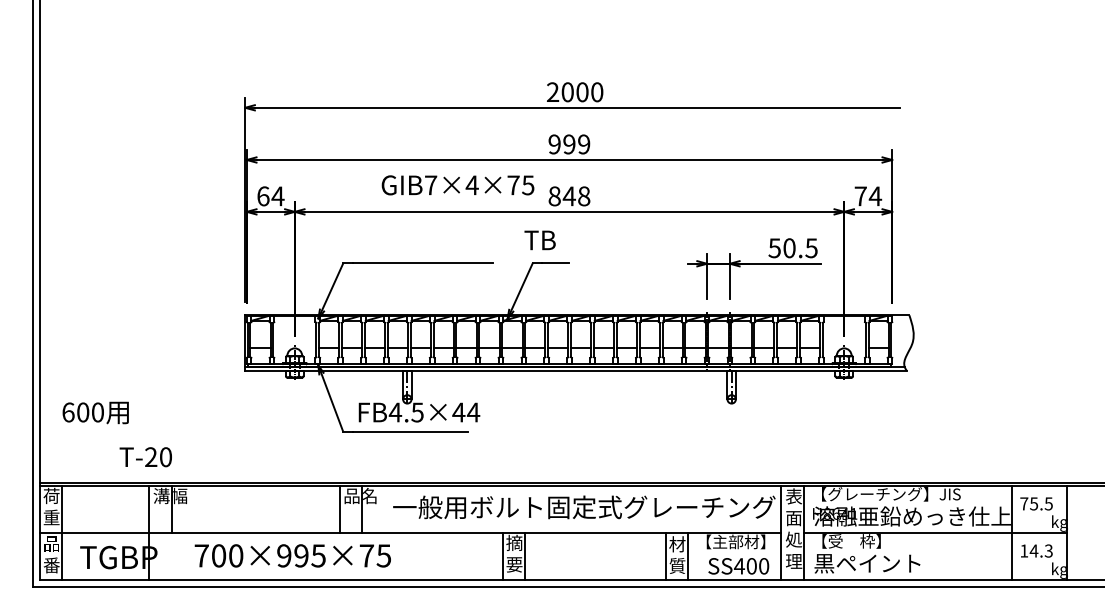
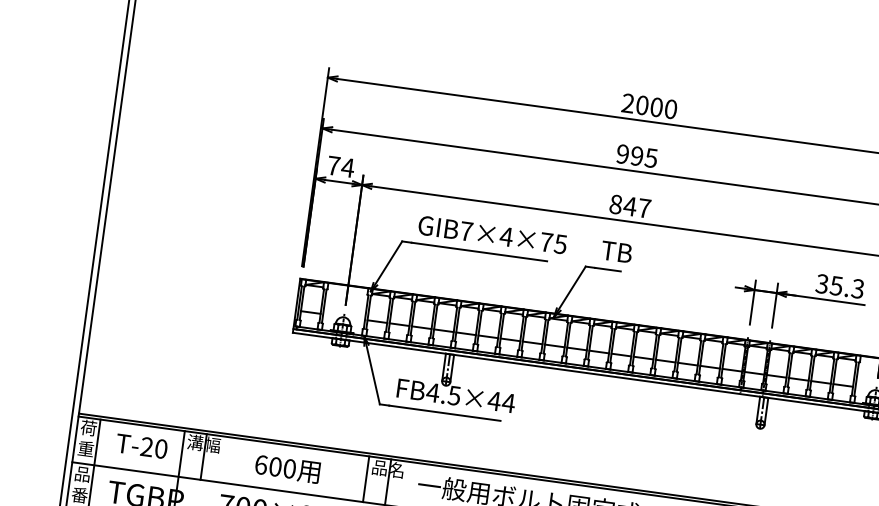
text: (583, 144) -> (650, 158), 999 -> 995
text: (457, 185) -> (492, 235), moved
text: (263, 196) -> (333, 166), 64 -> 74
text: (584, 196) -> (644, 208), 848 -> 847
text: (539, 240) -> (616, 252), moved
text: (793, 248) -> (840, 286), 50.5 -> 35.3
text: (95, 412) -> (287, 468), moved
text: (145, 457) -> (141, 446), moved

